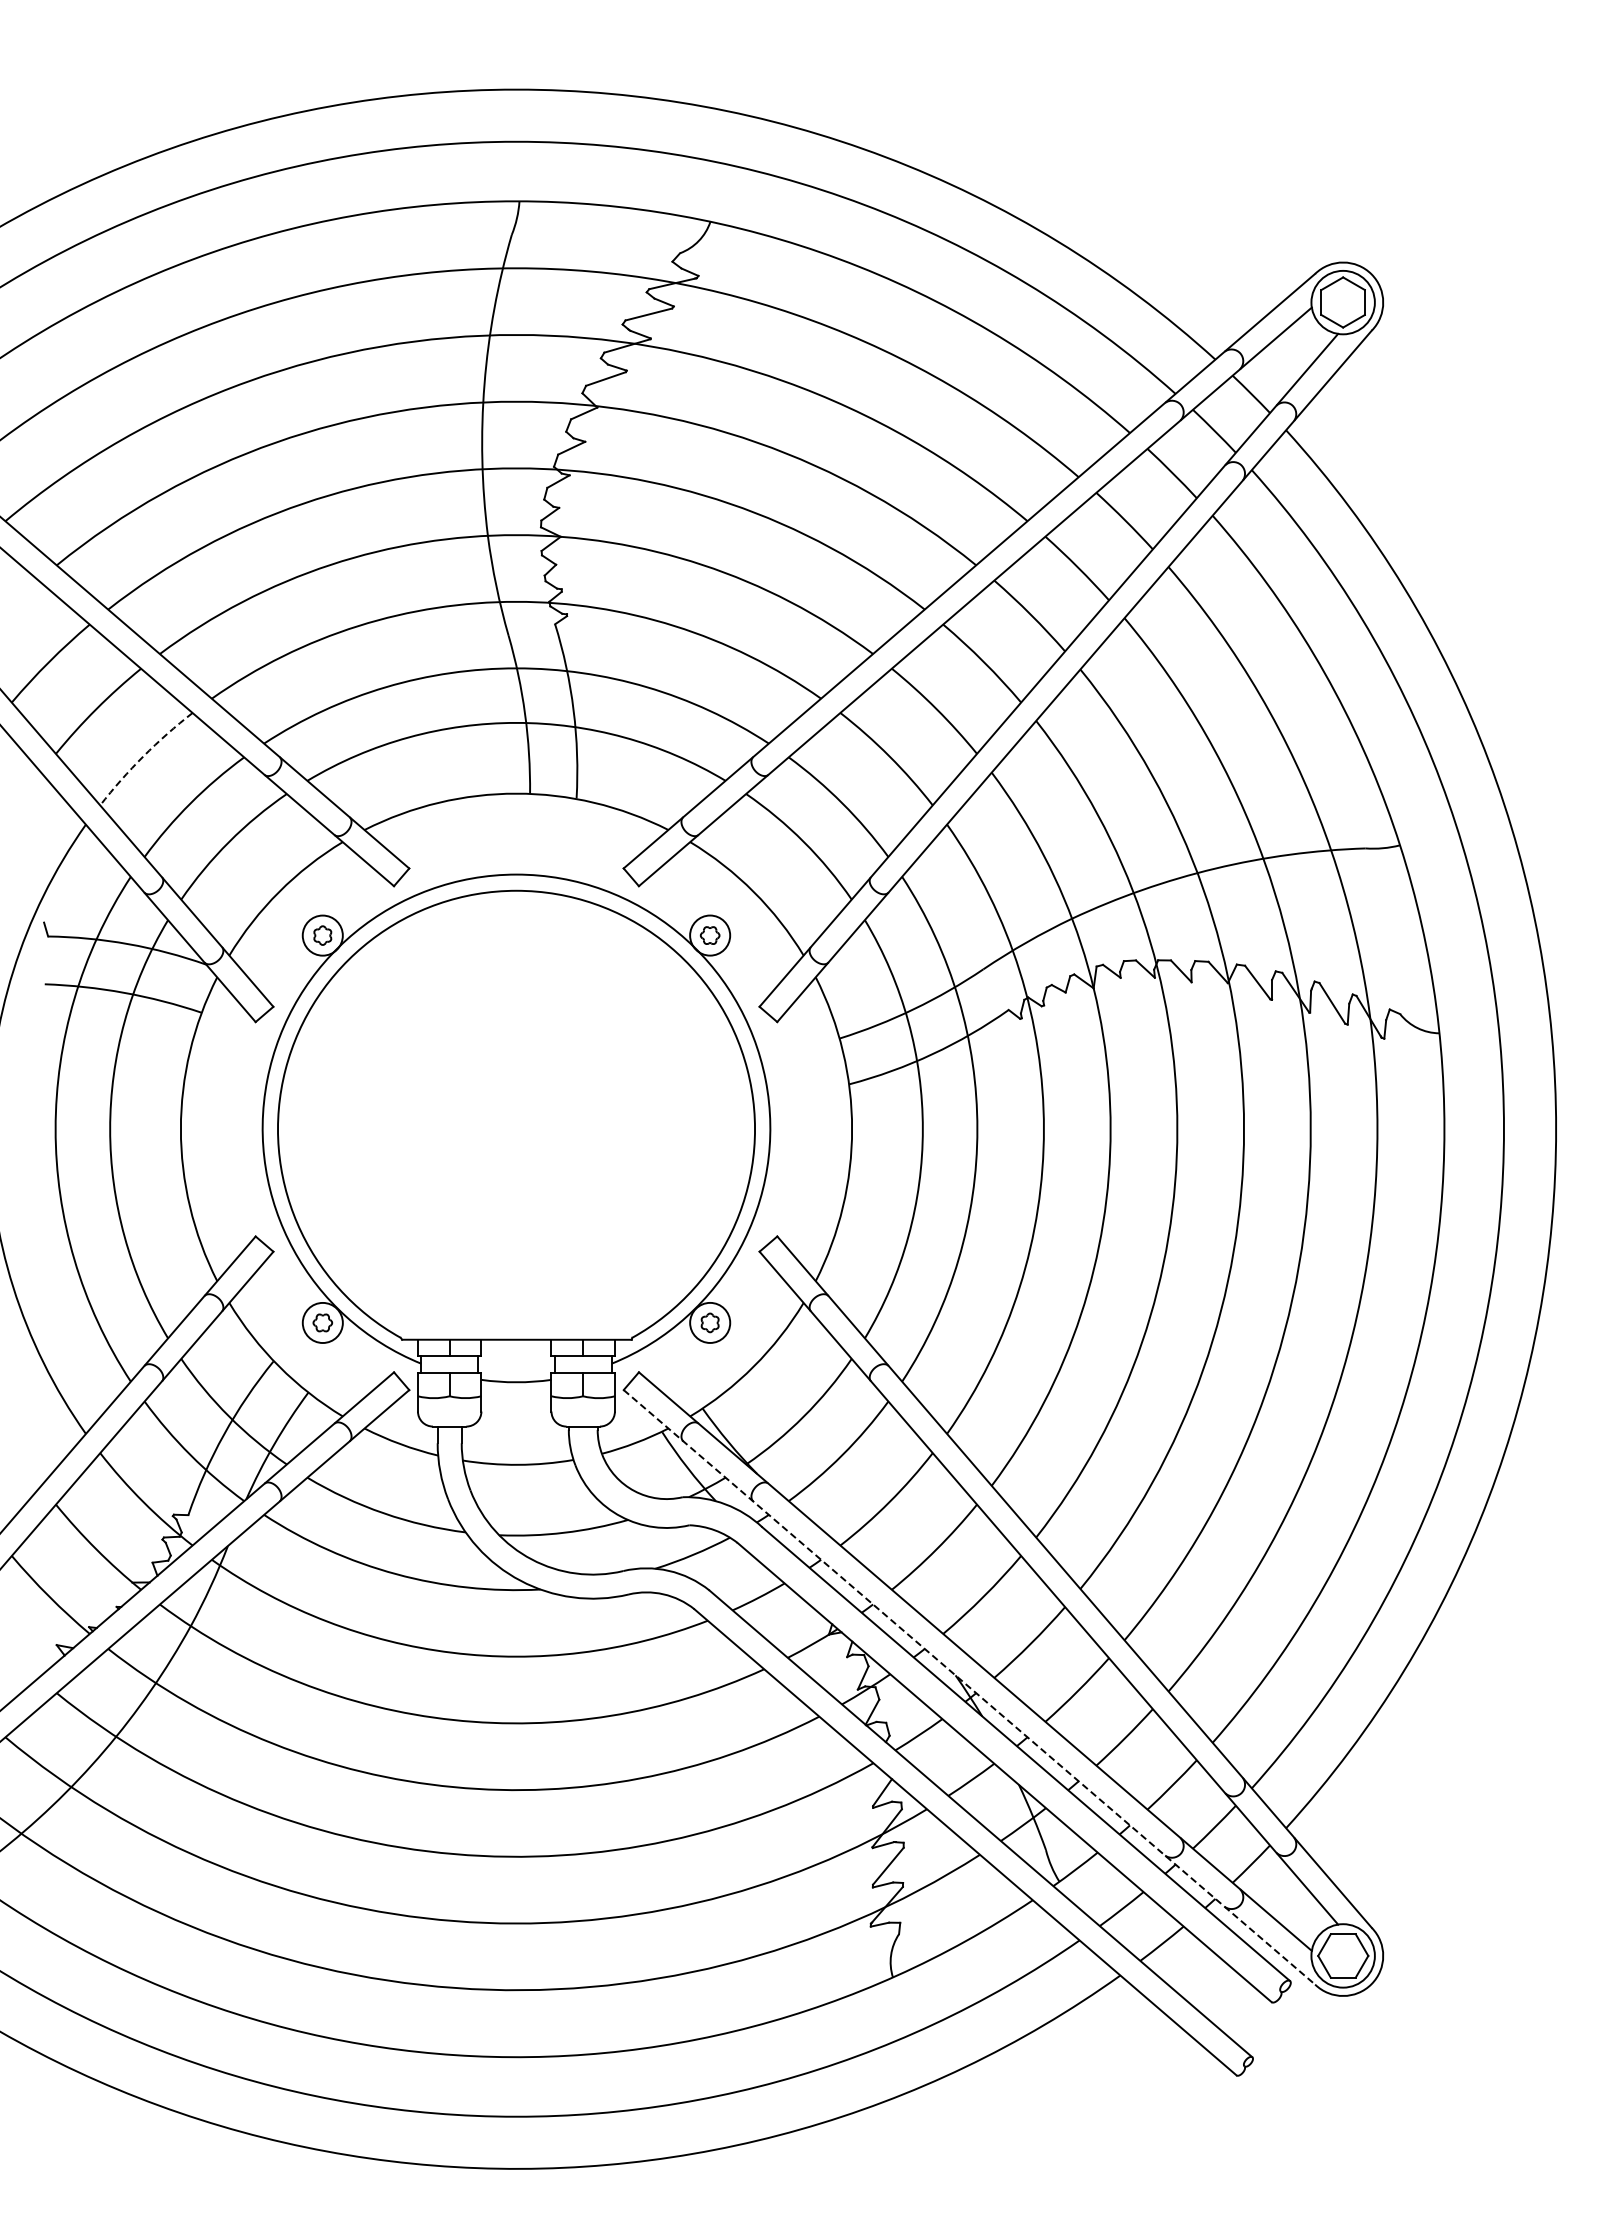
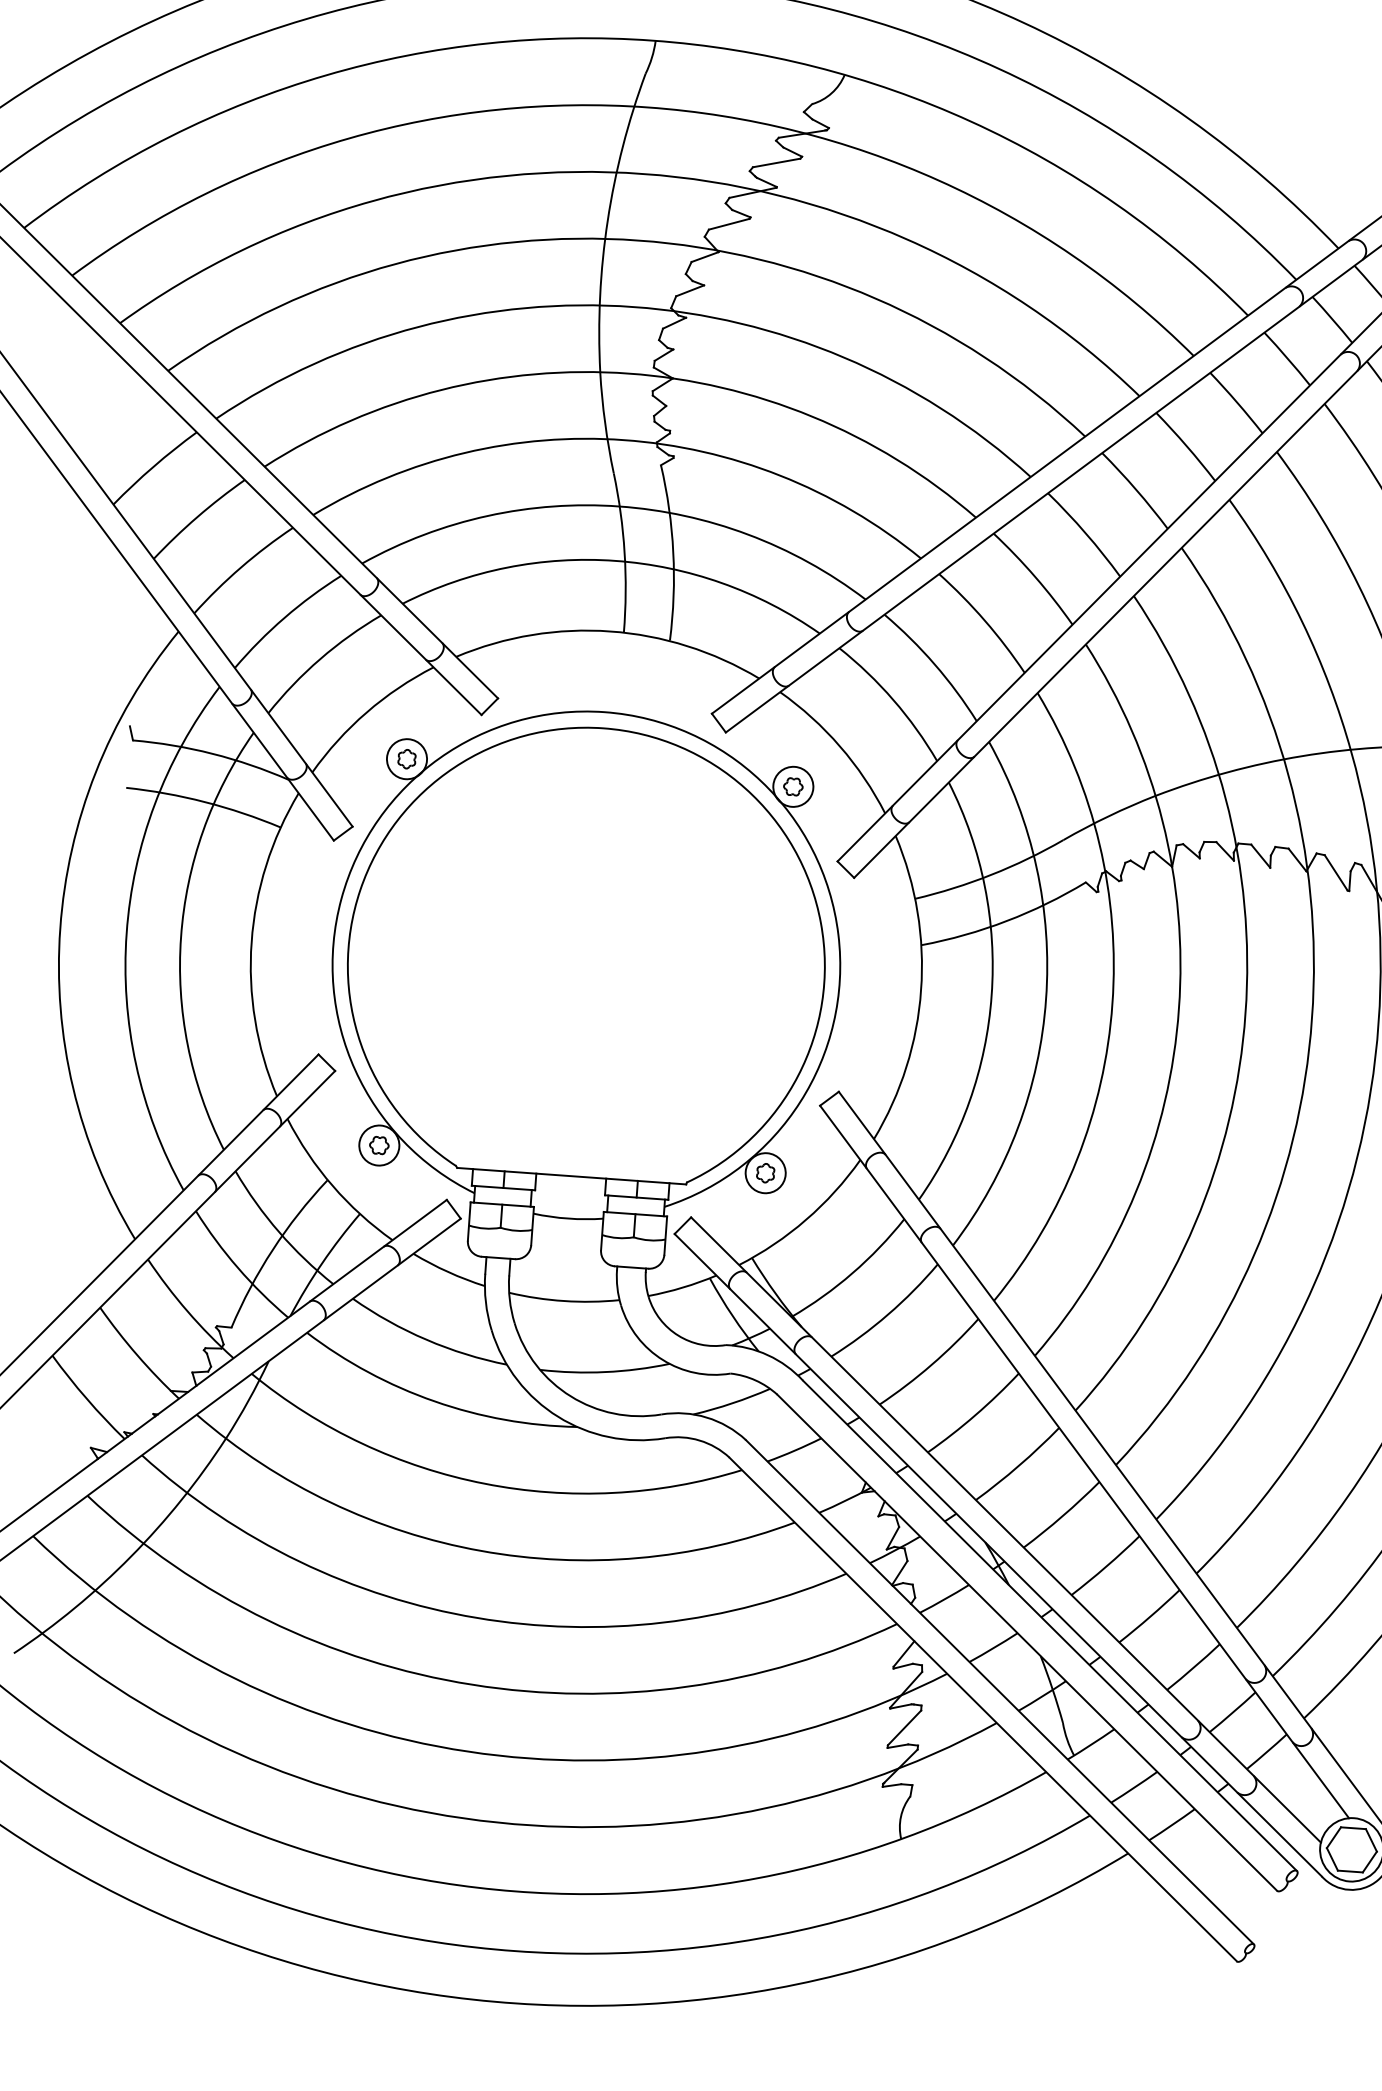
arc: (143, 756) -> (240, 567), dashed -> solid
line: (969, 1687) -> (998, 1555), dashed -> solid

